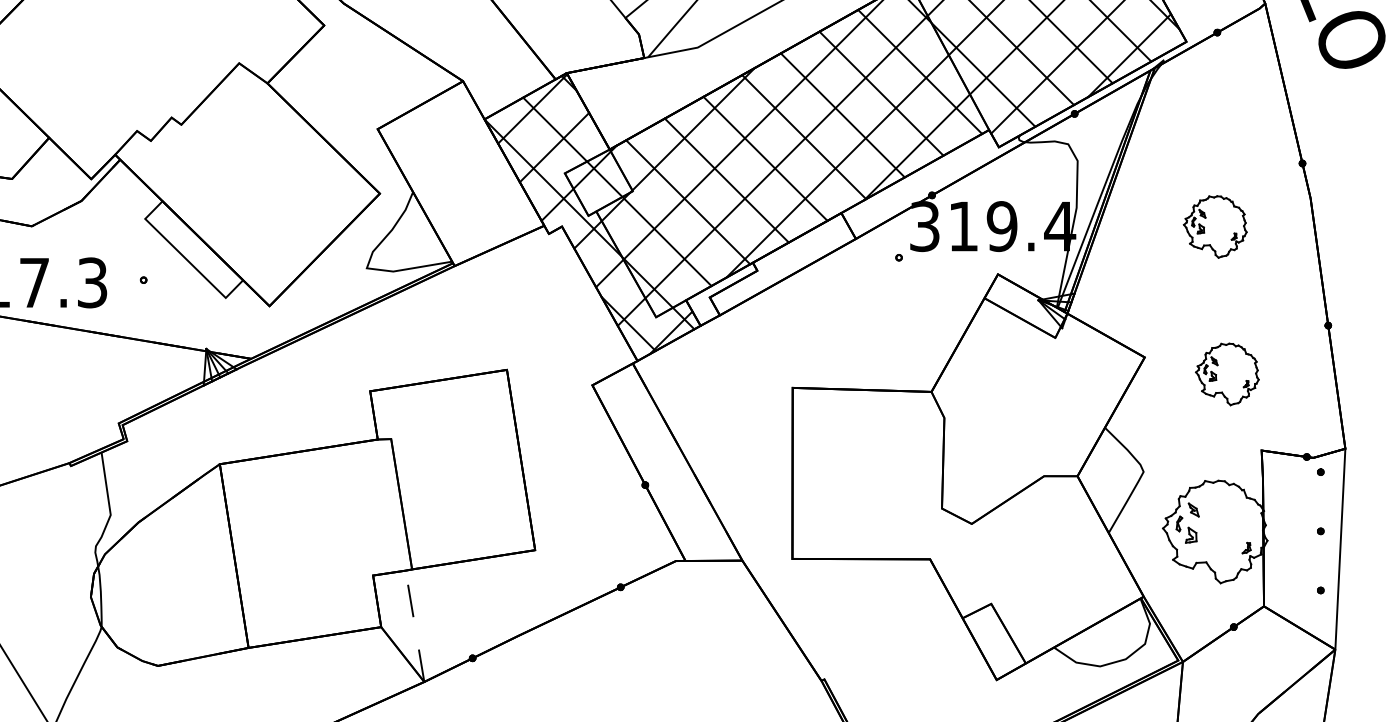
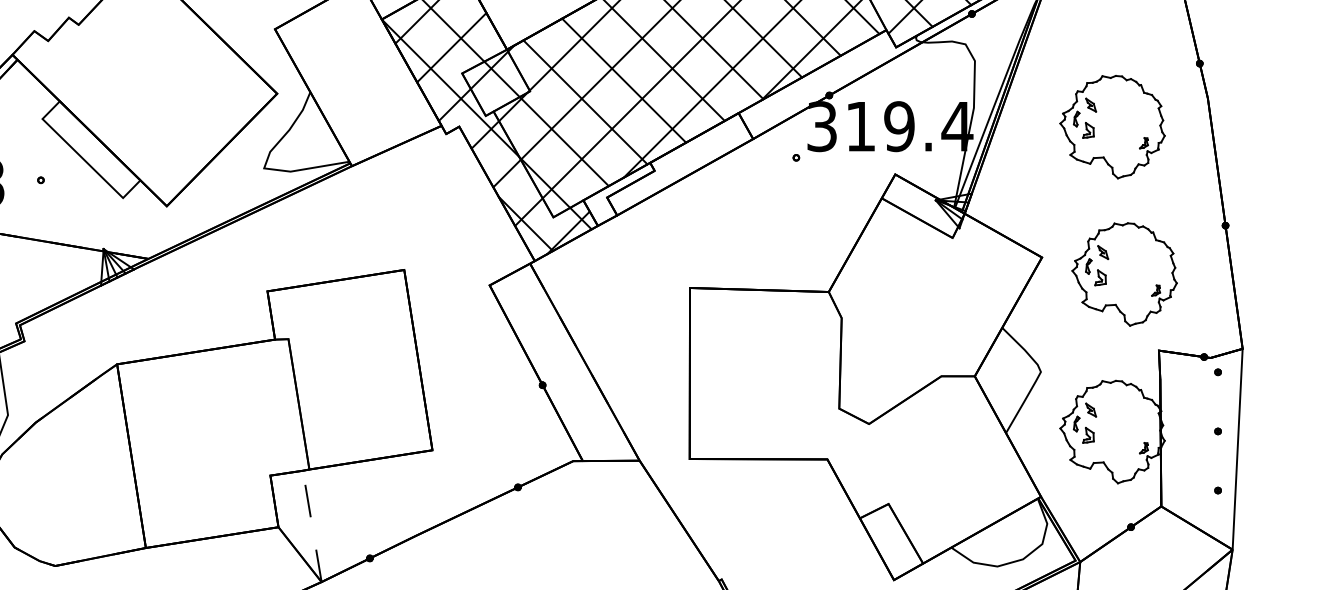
part: (1215, 226) -> (1112, 126), size x1.67
part: (1227, 374) -> (1124, 274), size x1.67

